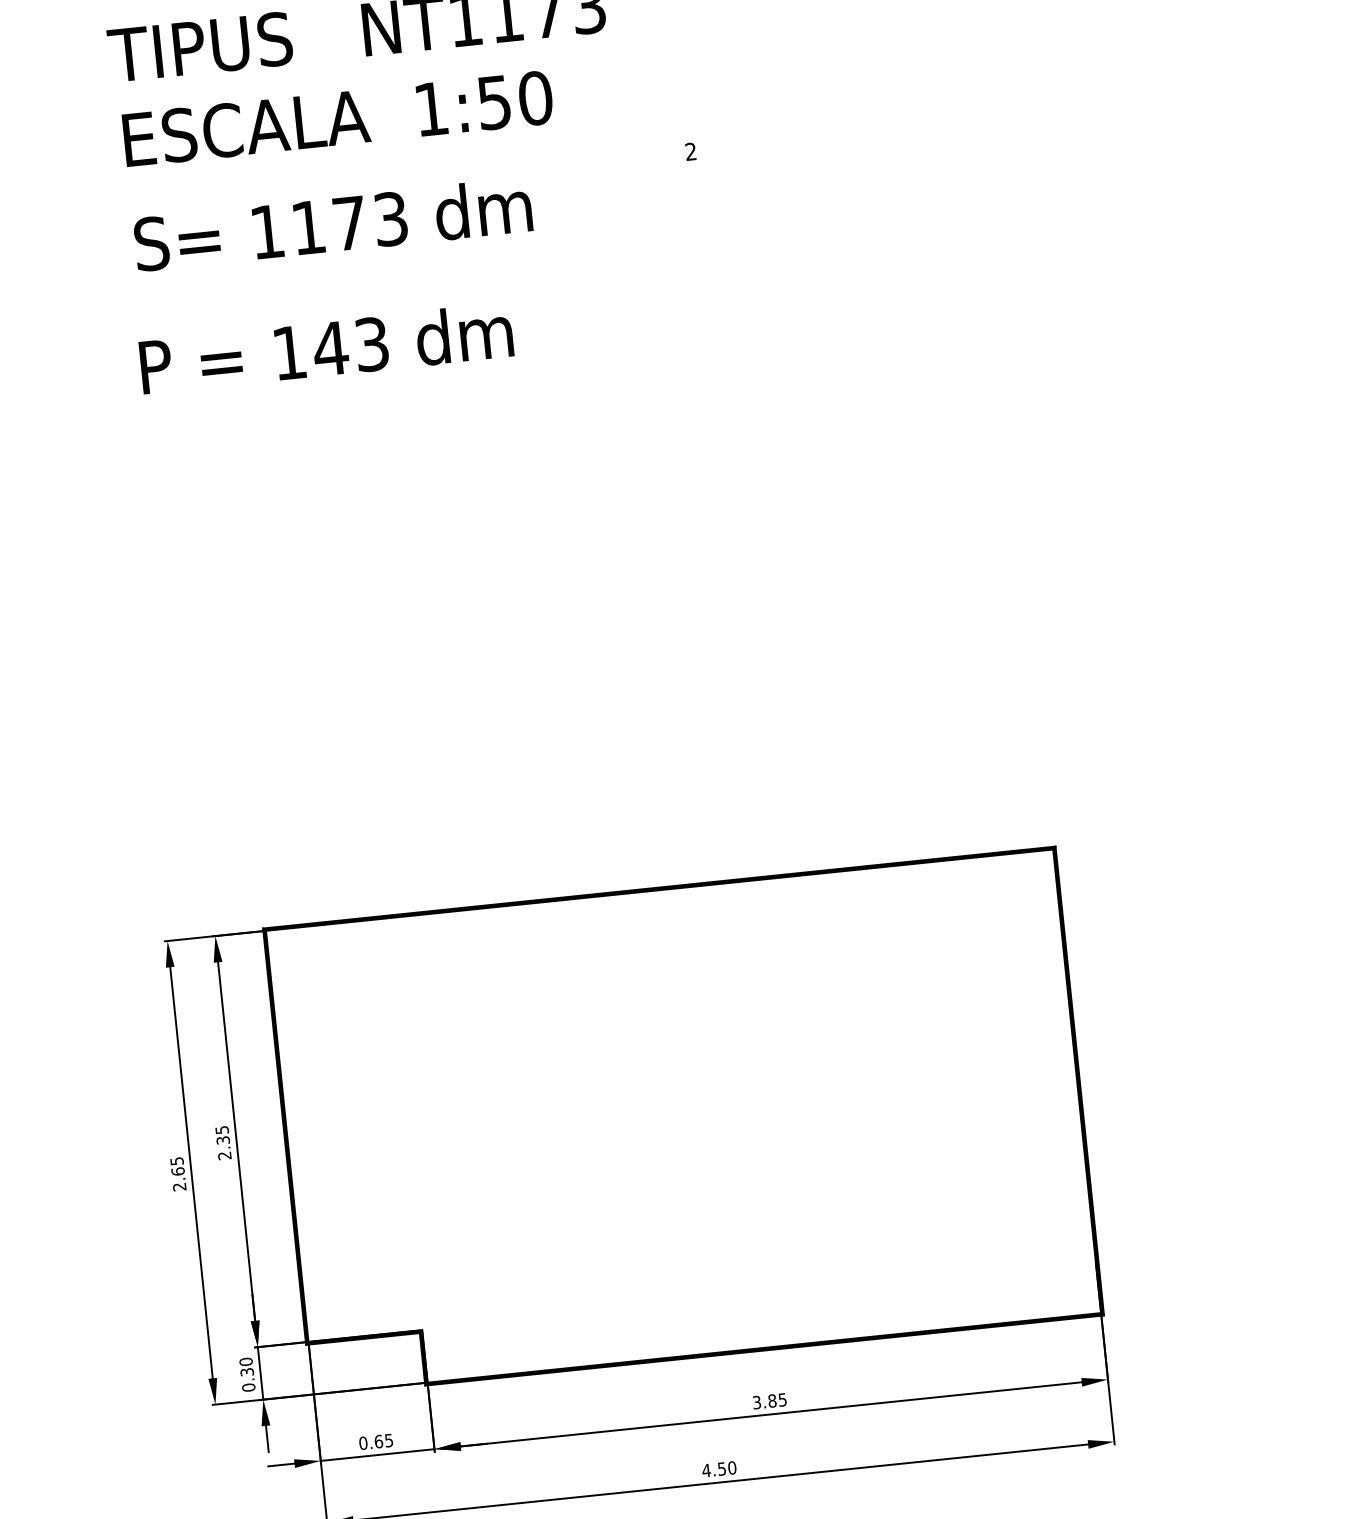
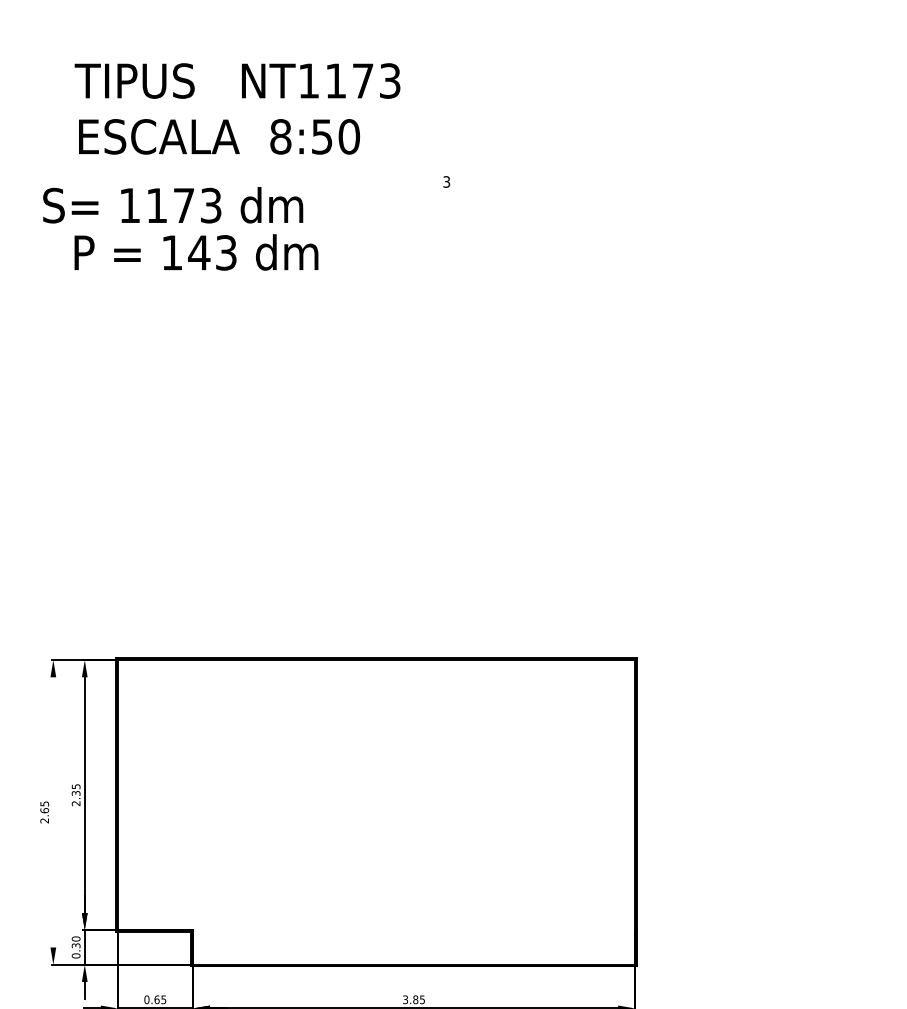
text: (430, 108) -> (280, 136), 1:50 -> 8:50
text: (690, 151) -> (446, 181), 2 -> 3
text: (333, 224) -> (173, 205), moved
text: (326, 348) -> (196, 252), moved
line: (191, 1172) -> (53, 812), removed

